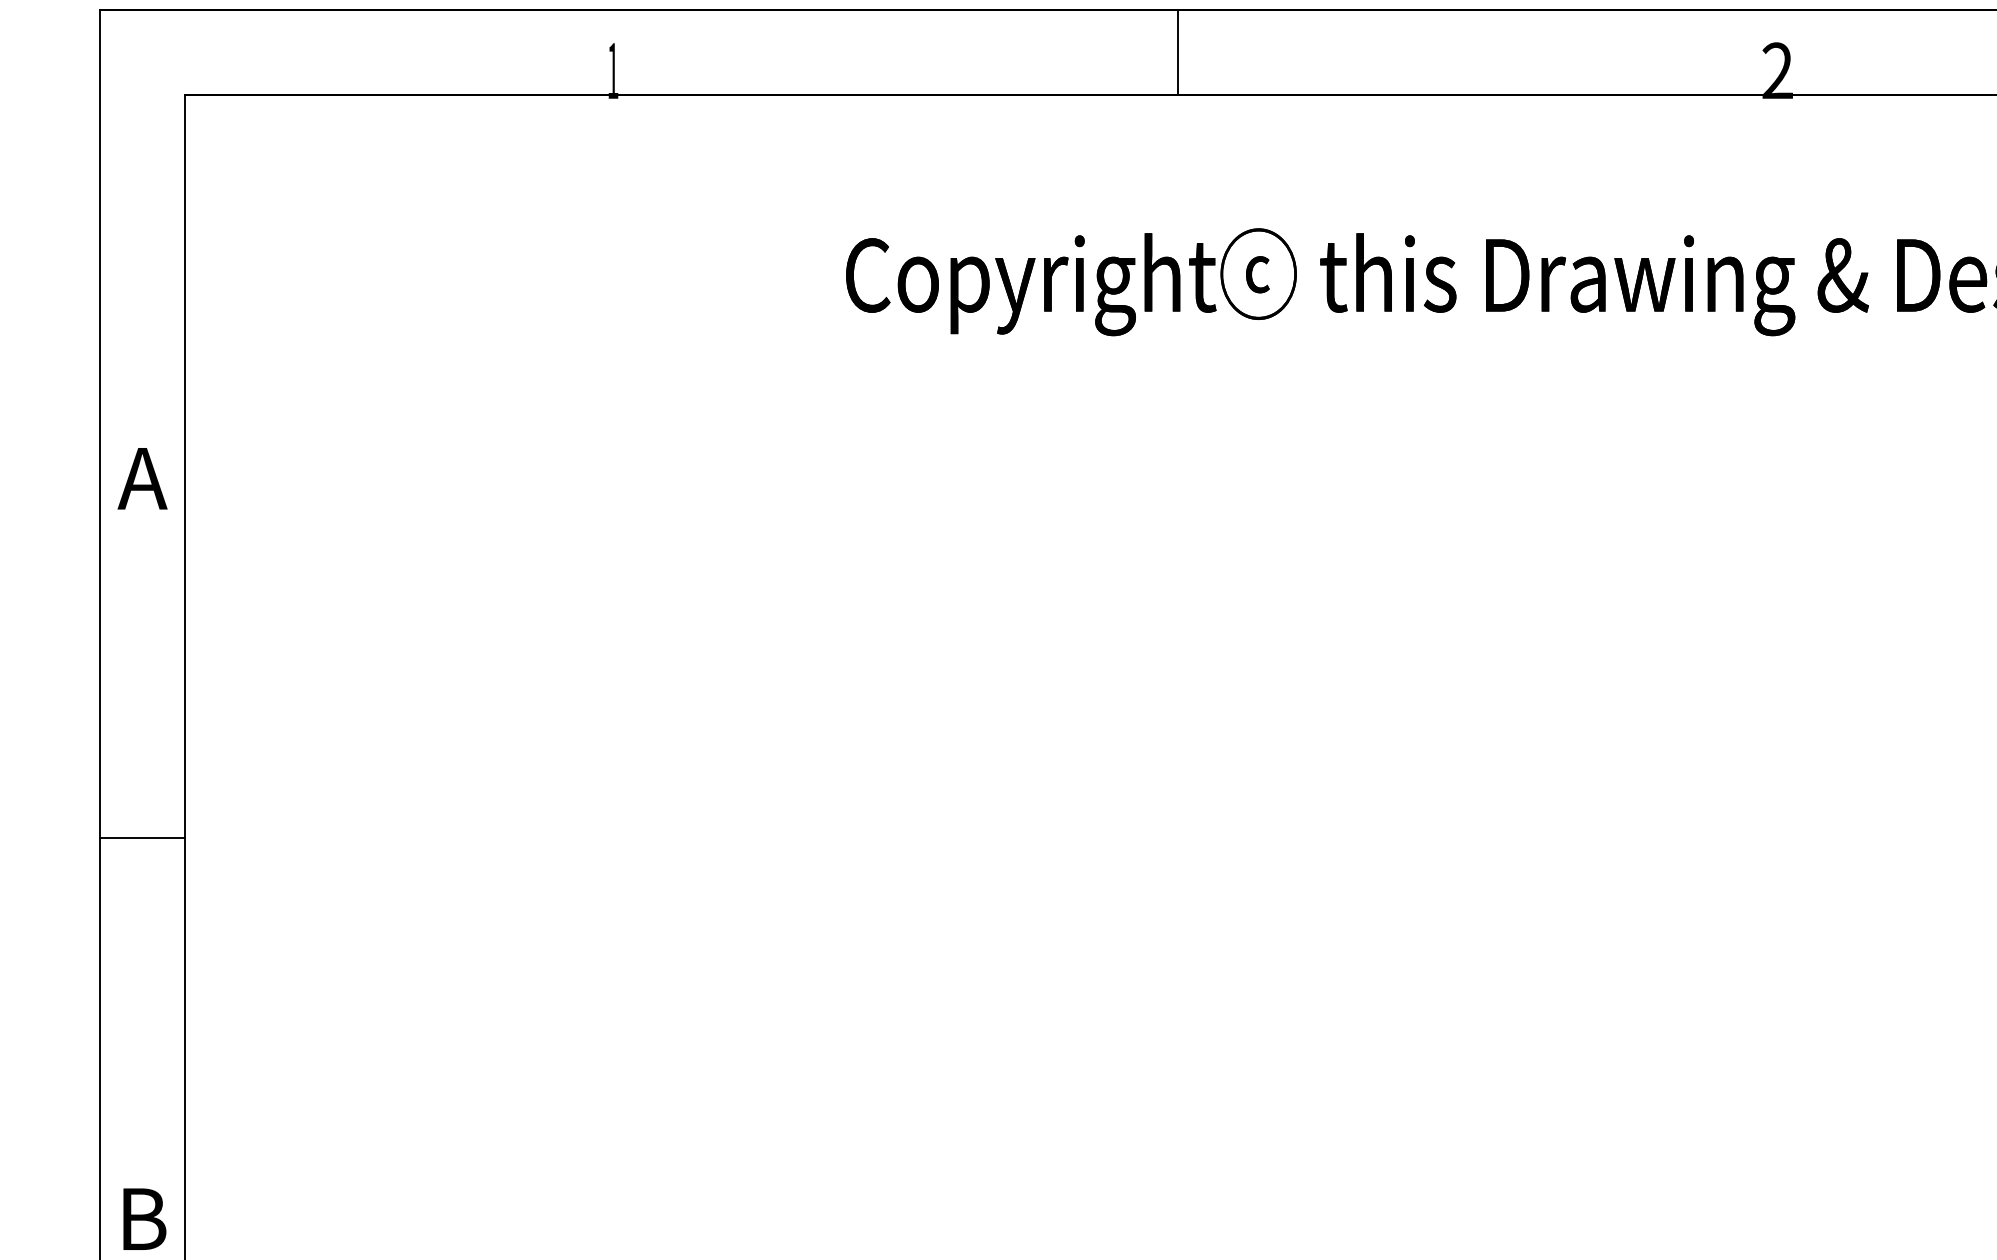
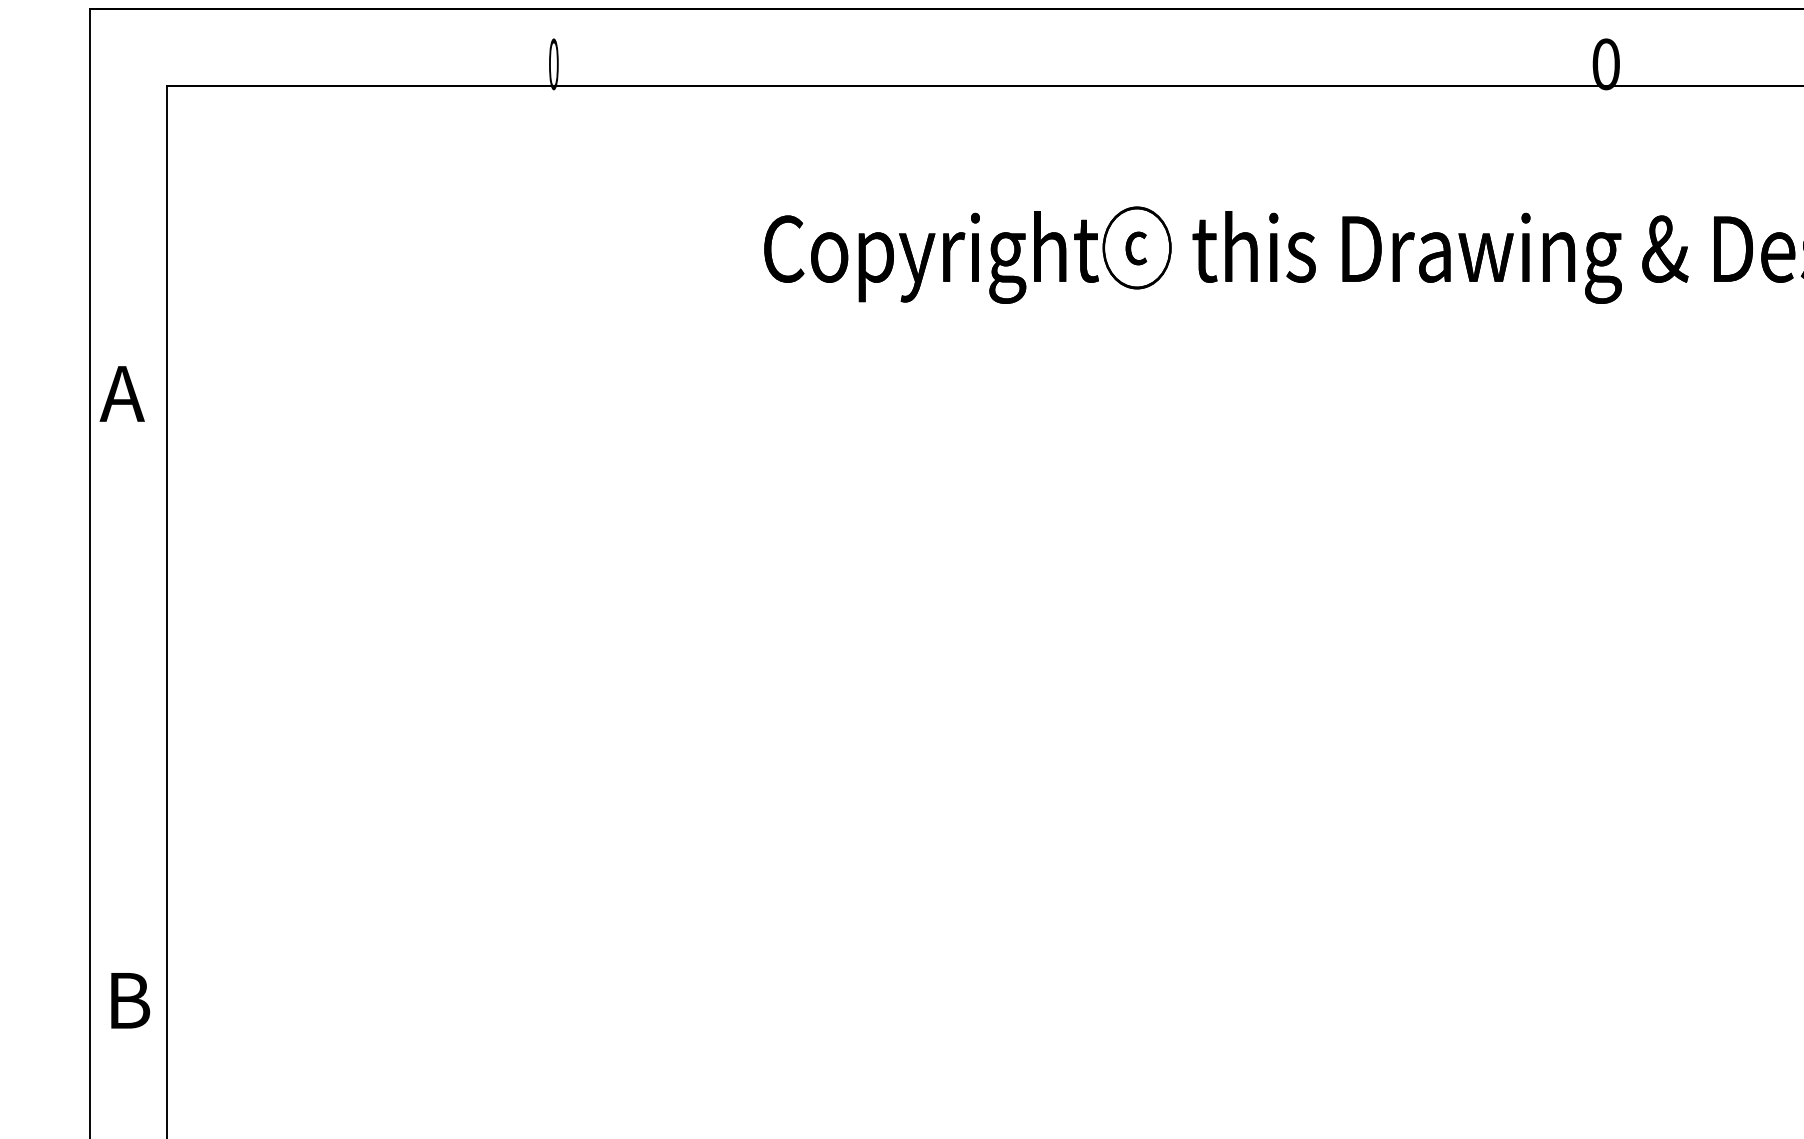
line: (1178, 51) -> (1064, 46), removed
text: (612, 70) -> (553, 63), 1 -> 0
text: (1777, 70) -> (1605, 63), 2 -> 0
text: (142, 478) -> (122, 393), moved
line: (142, 838) -> (128, 757), removed
text: (144, 1218) -> (130, 1000), moved

